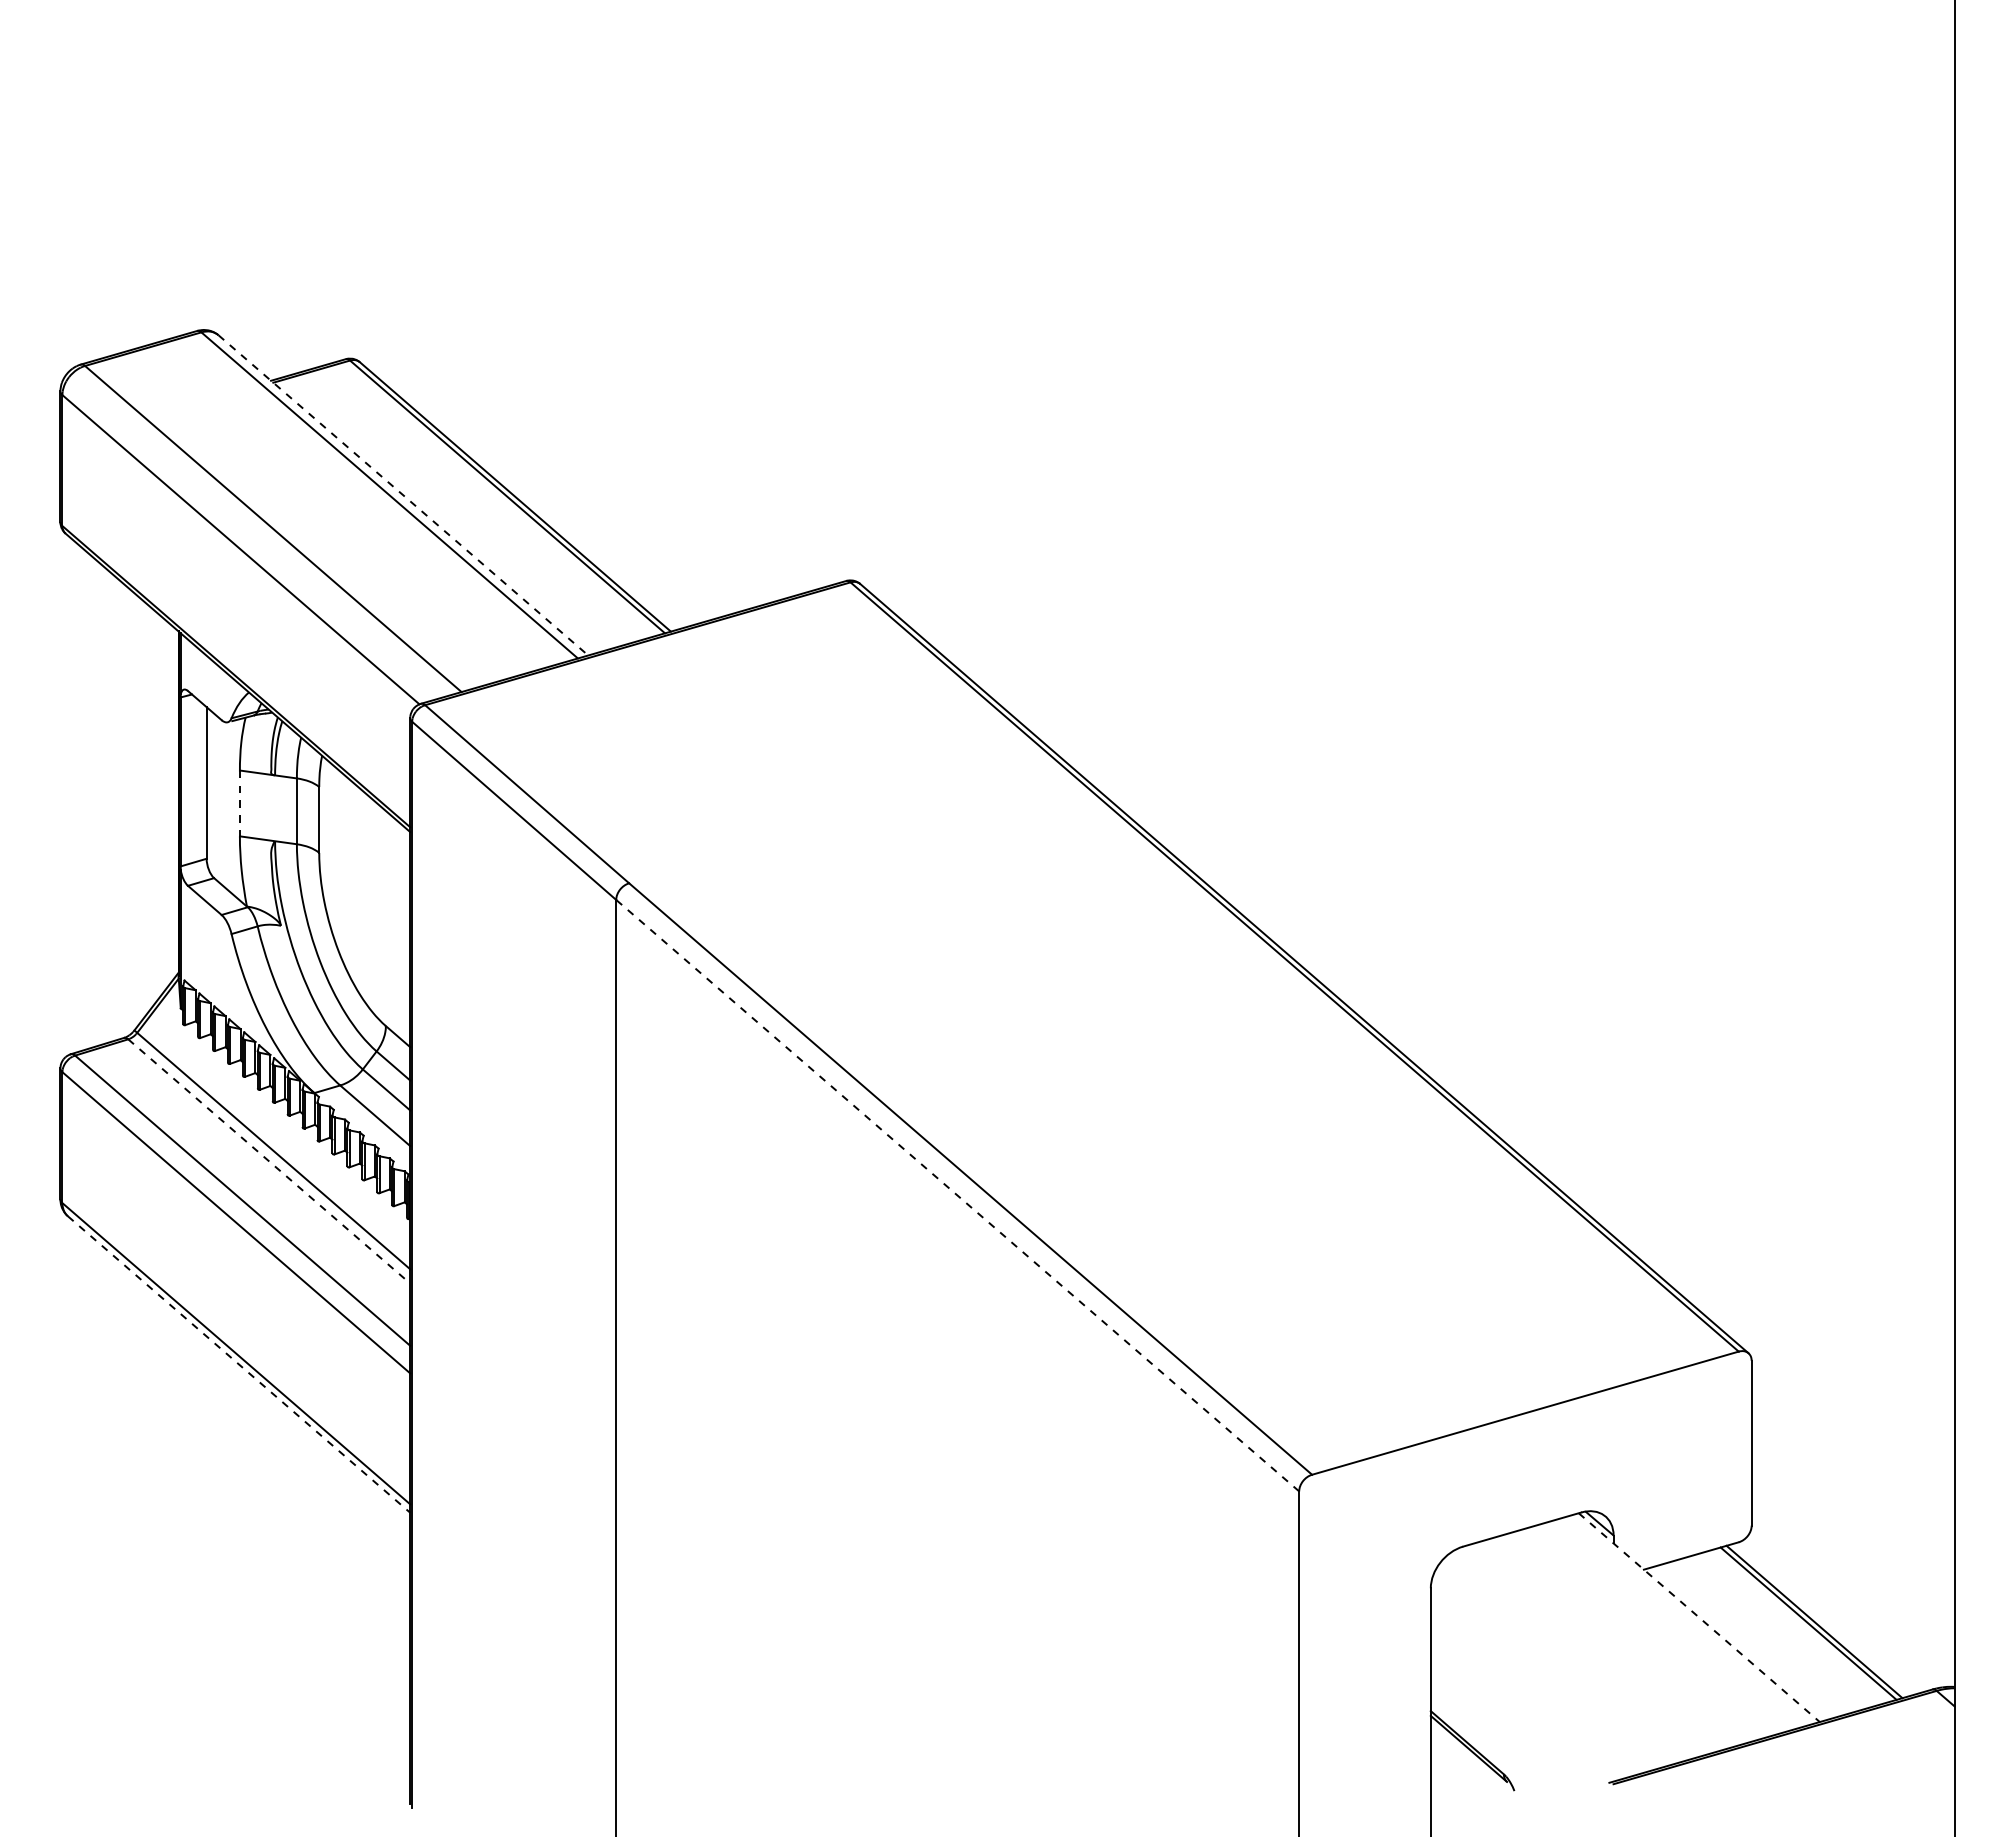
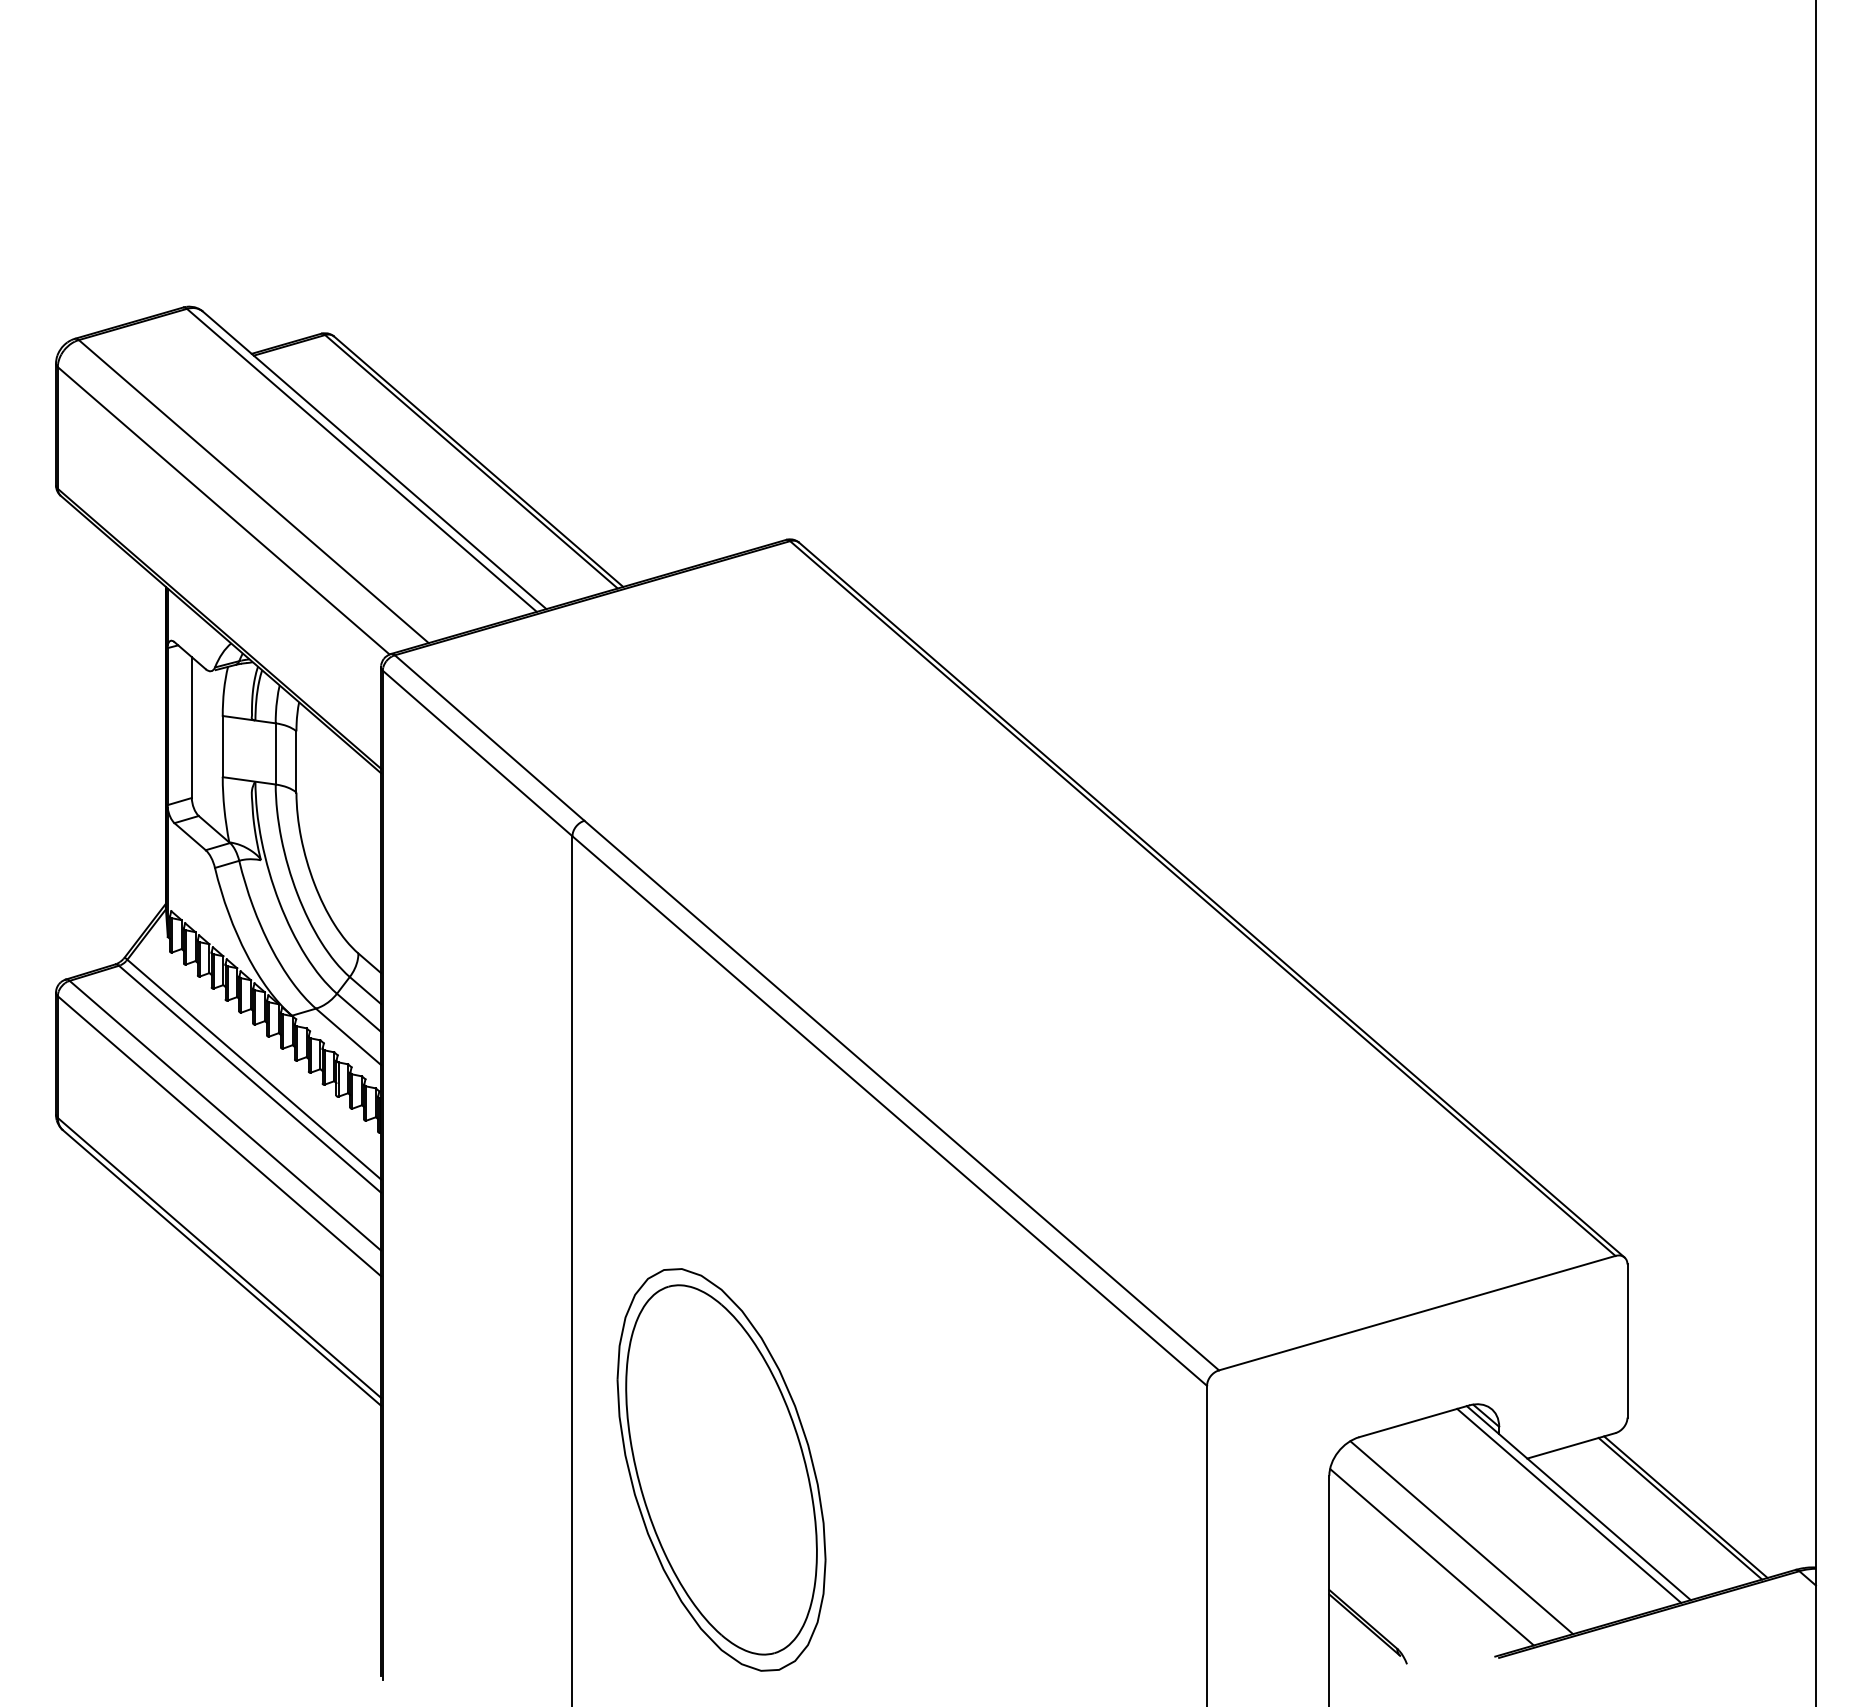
line: (403, 495) -> (374, 460), dashed -> solid
line: (239, 803) -> (222, 746), dashed -> solid
line: (269, 1161) -> (250, 1079), dashed -> solid
line: (957, 1195) -> (889, 1110), dashed -> solid
line: (239, 1364) -> (222, 1267), dashed -> solid
part: (776, 1581) -> (721, 1469), added
line: (1699, 1617) -> (1579, 1503), dashed -> solid
line: (1688, 1620) -> (1568, 1505), added
line: (1573, 1654) -> (1461, 1537), added
line: (1540, 1675) -> (1431, 1556), added

